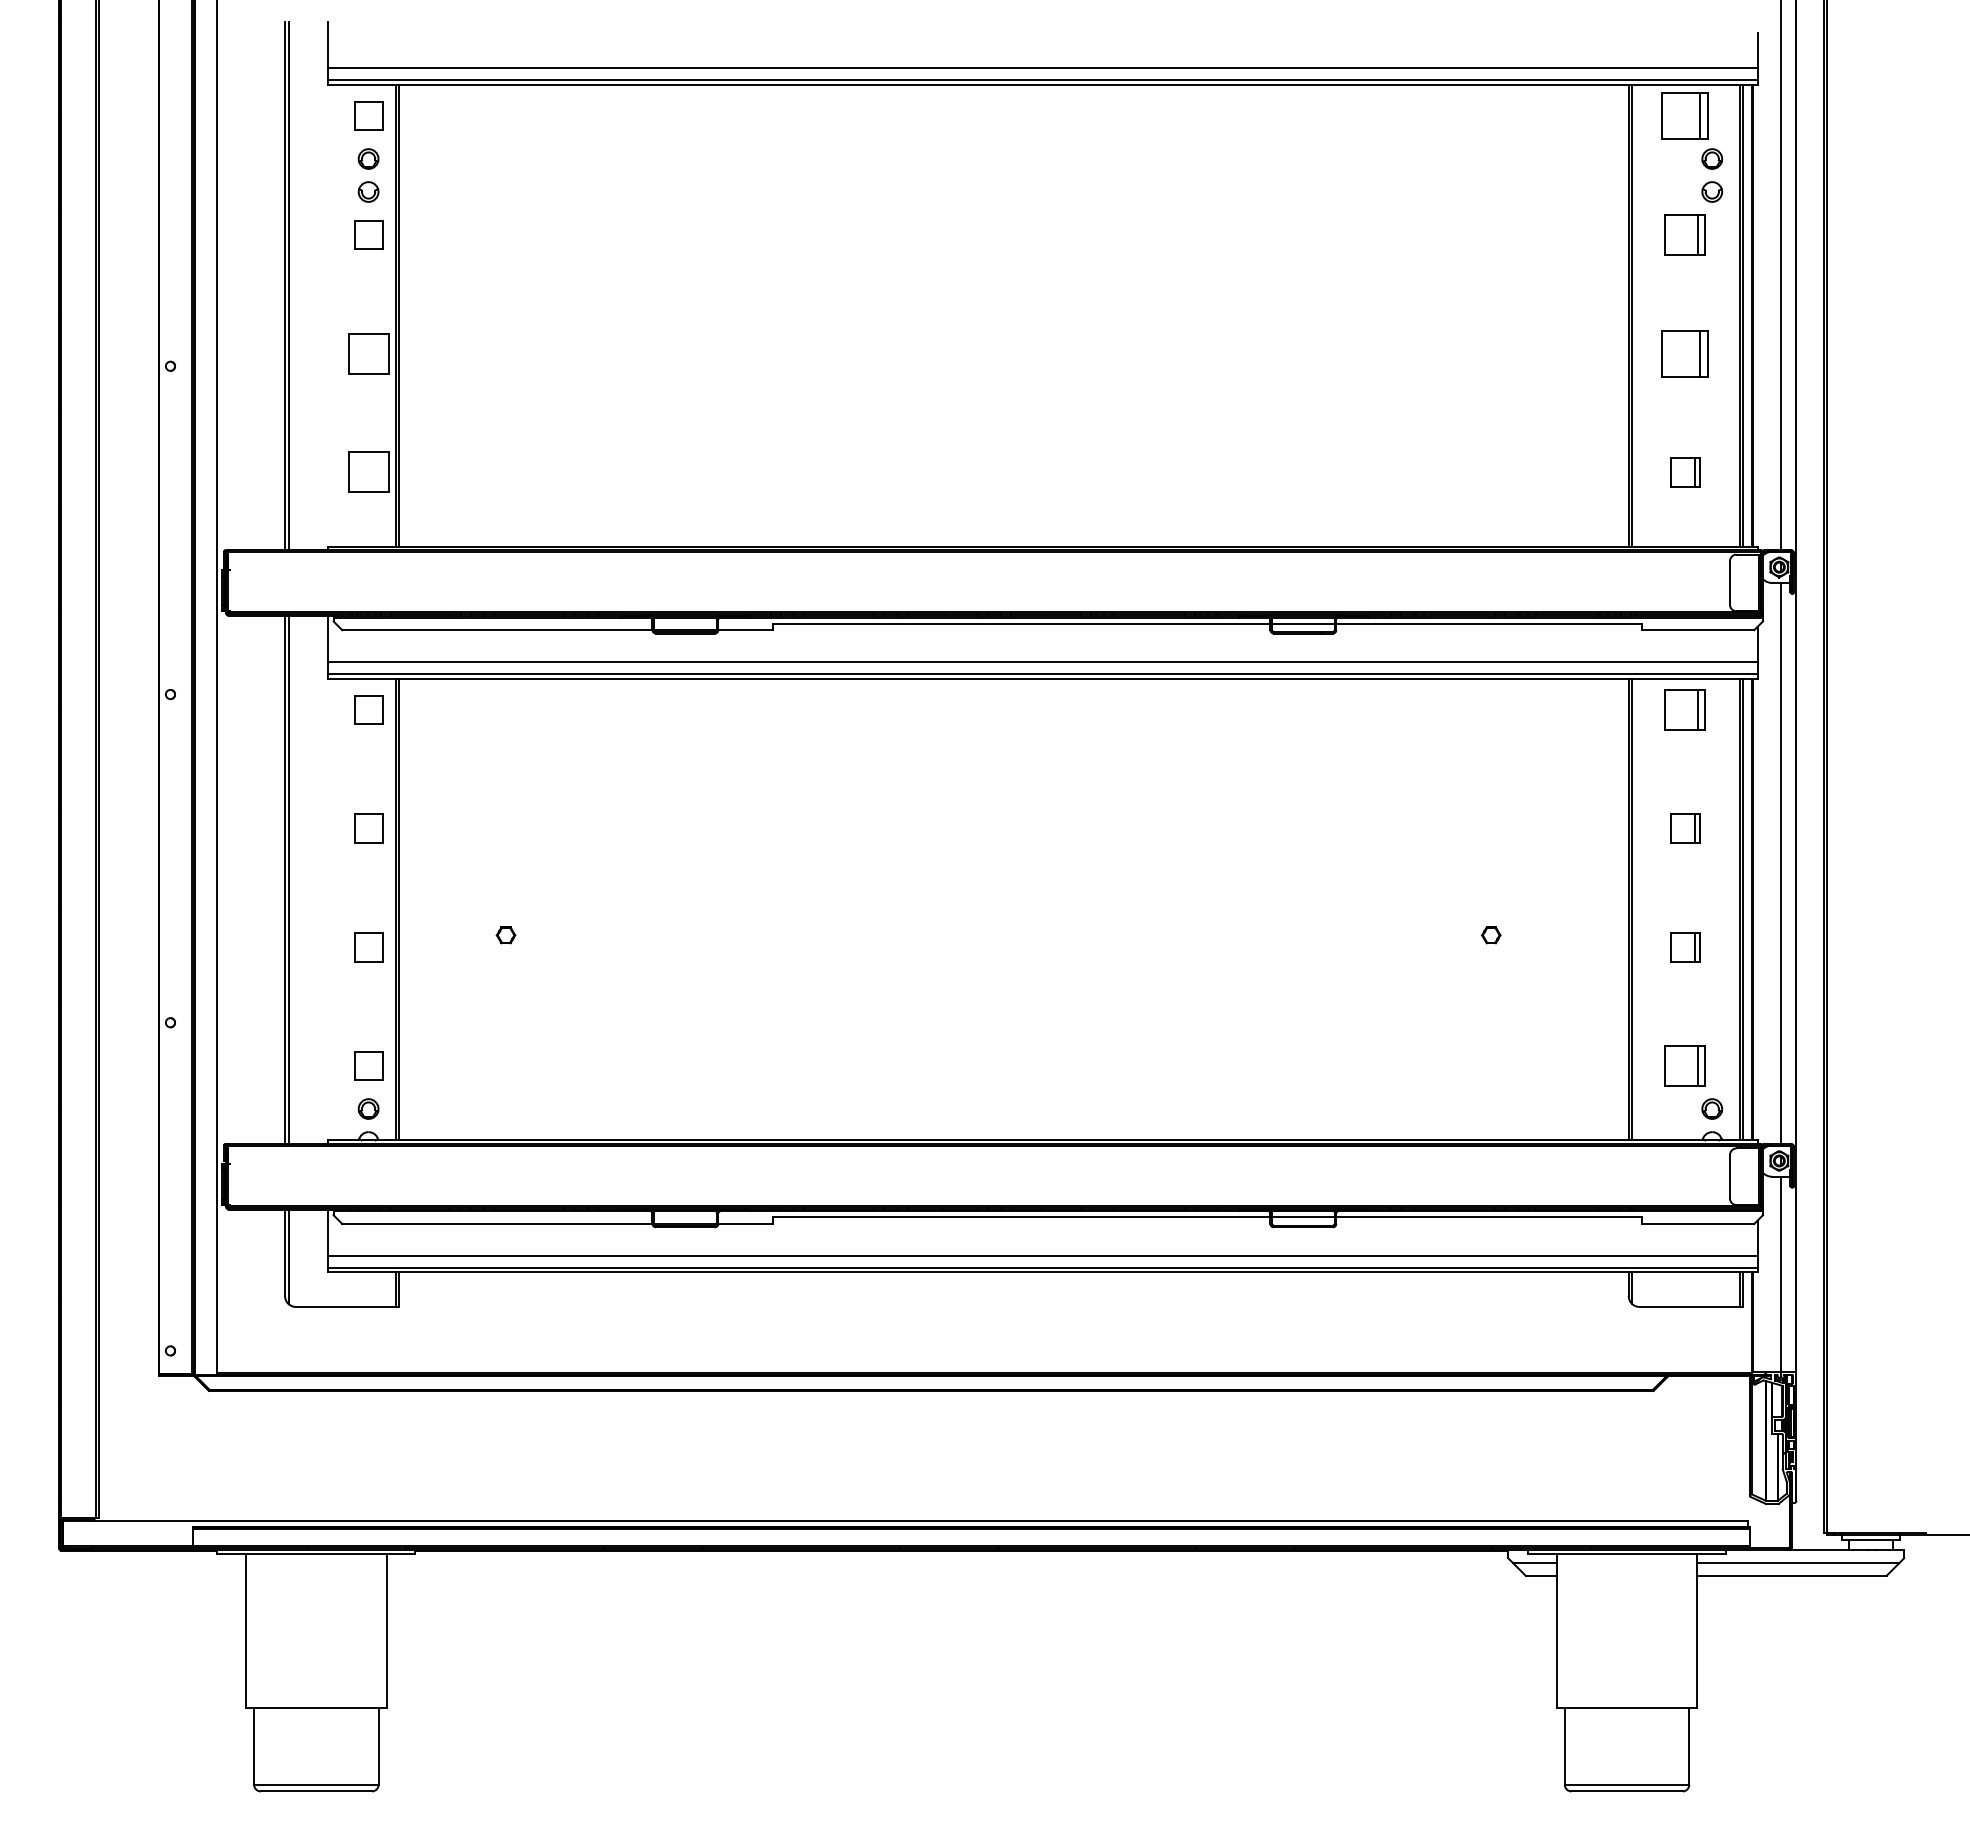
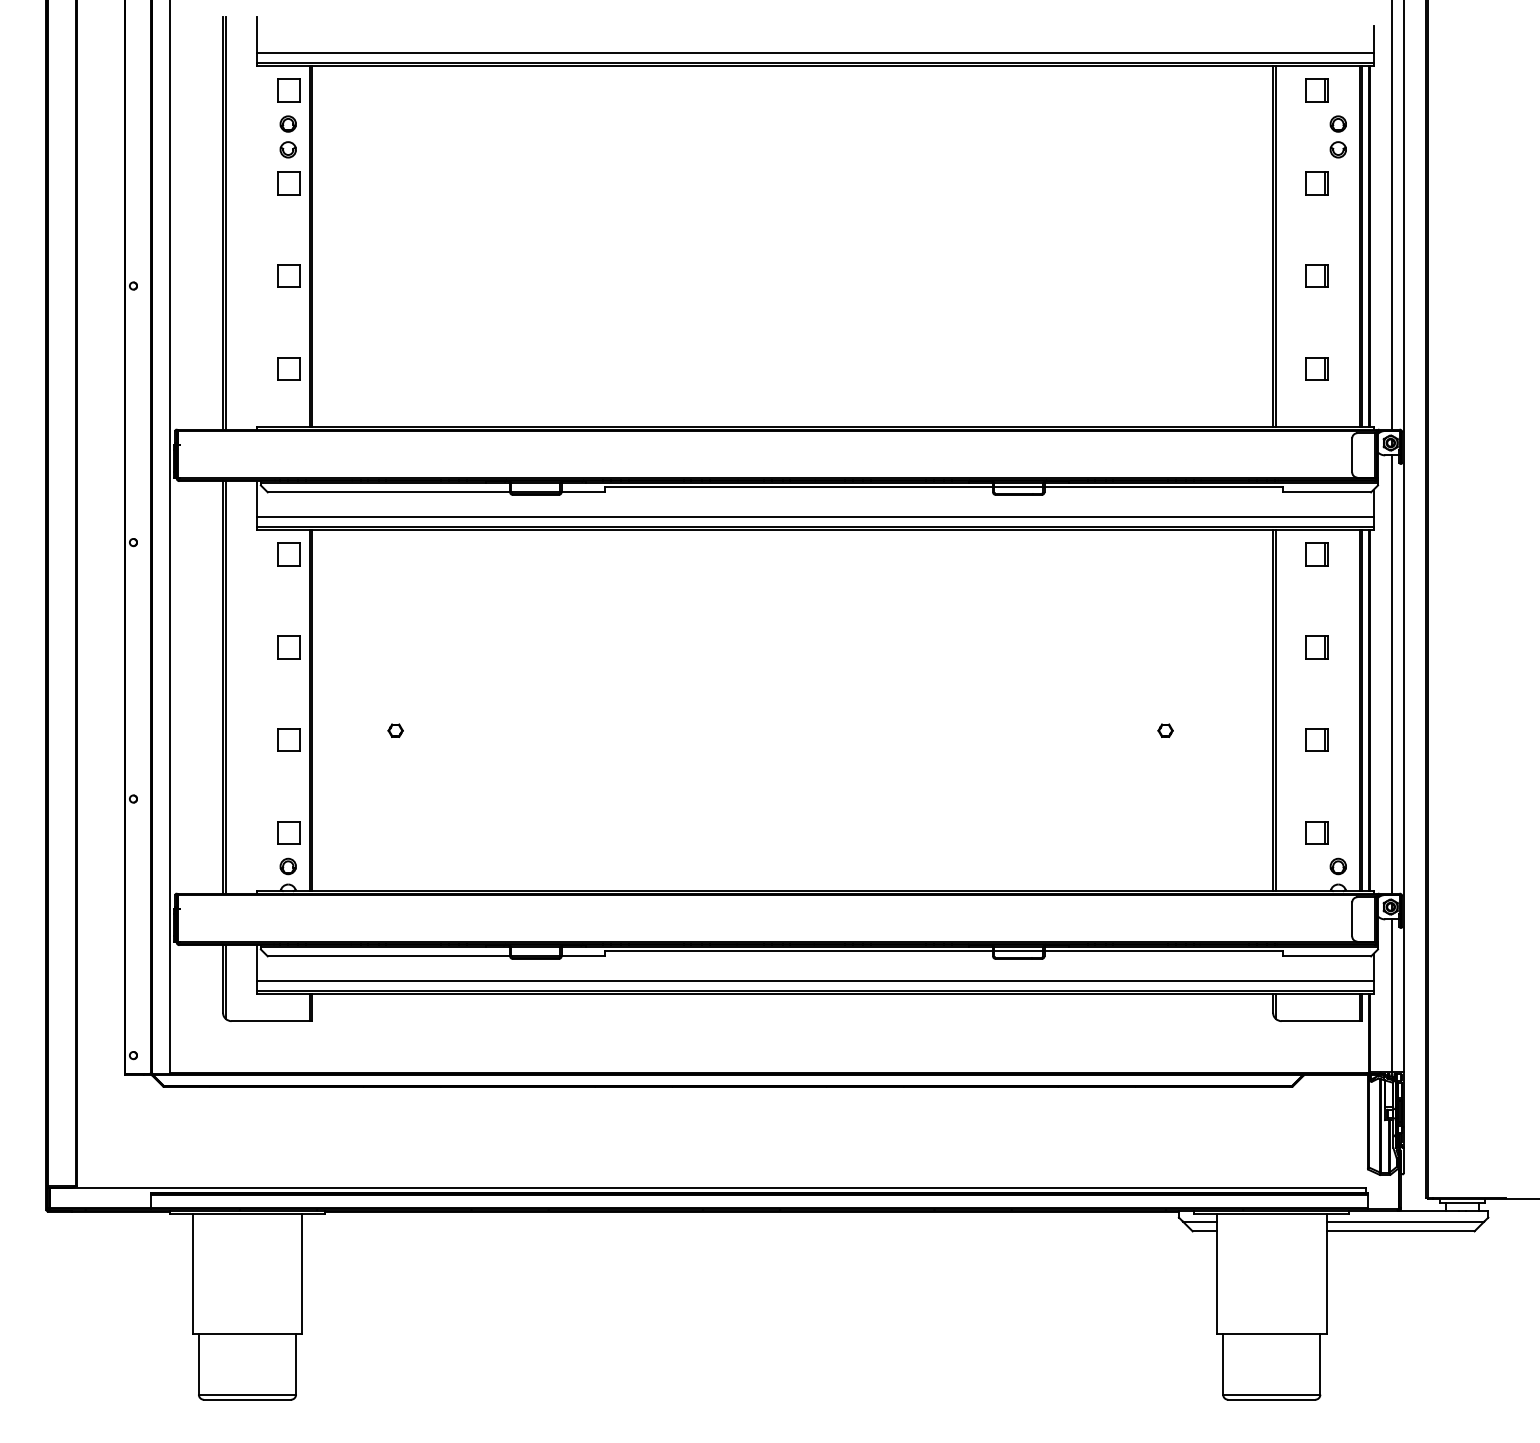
part: (1685, 115) -> (1317, 90), size x0.62
part: (1685, 234) -> (1317, 183), size x0.71
part: (368, 353) -> (288, 276), size x0.71
part: (1685, 353) -> (1317, 276), size x0.62
part: (368, 472) -> (288, 369), size x0.71
part: (1685, 709) -> (1317, 554), size x0.71
part: (1685, 1065) -> (1317, 832), size x0.71

